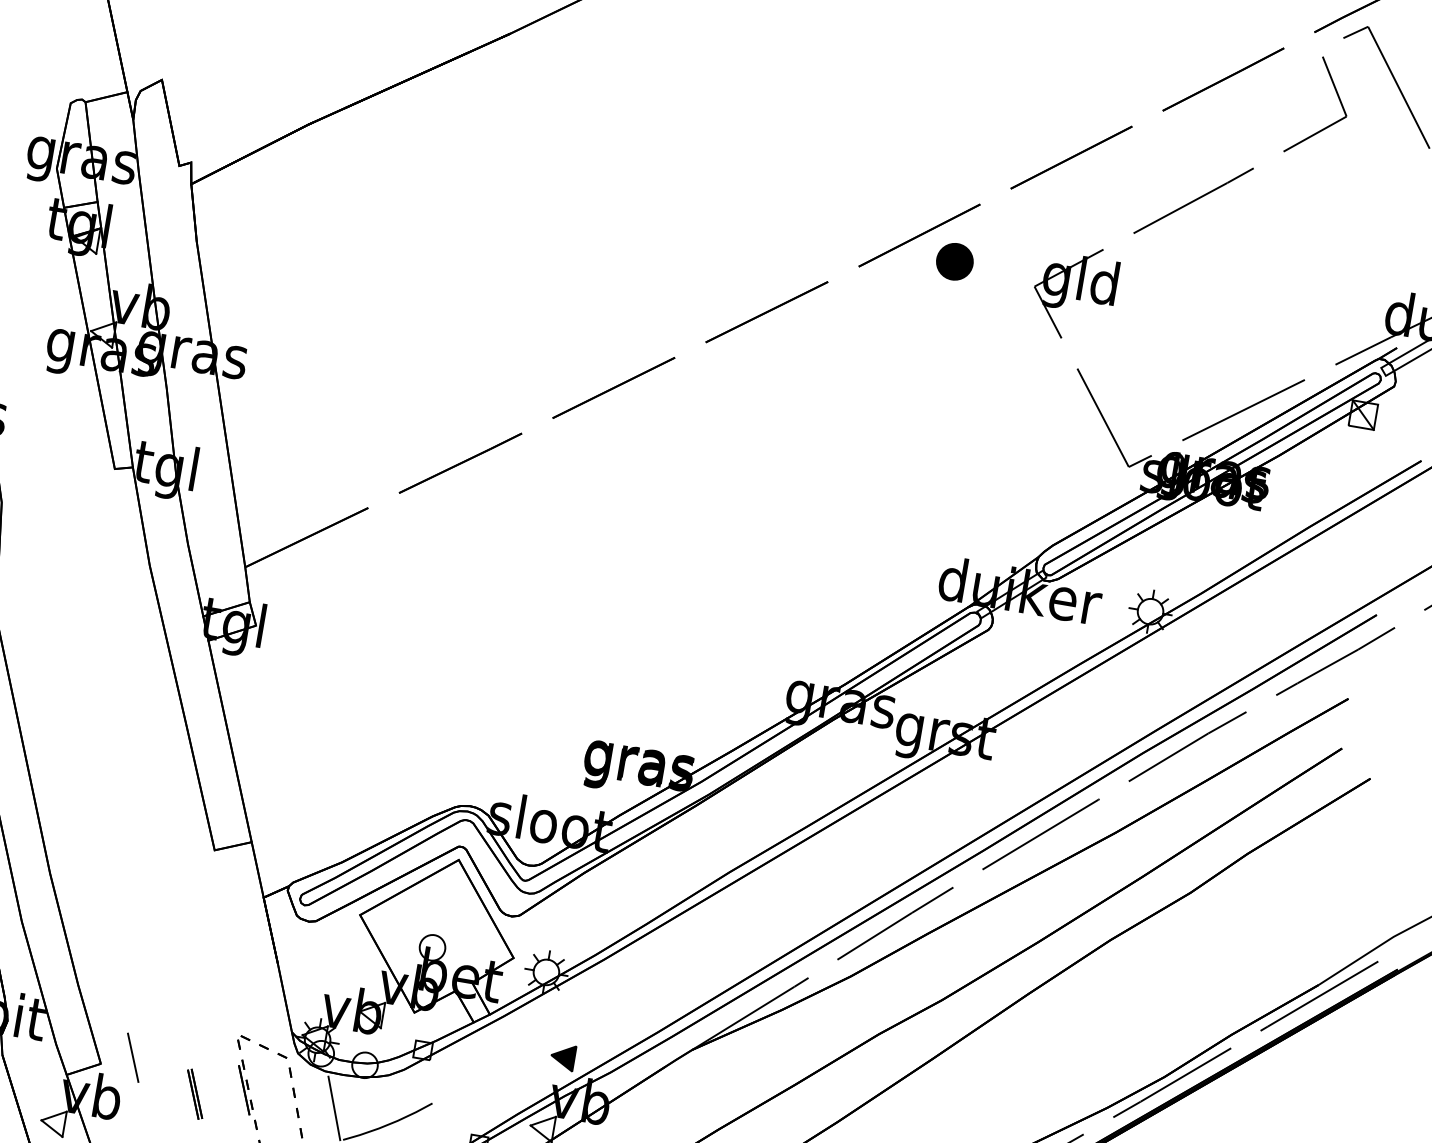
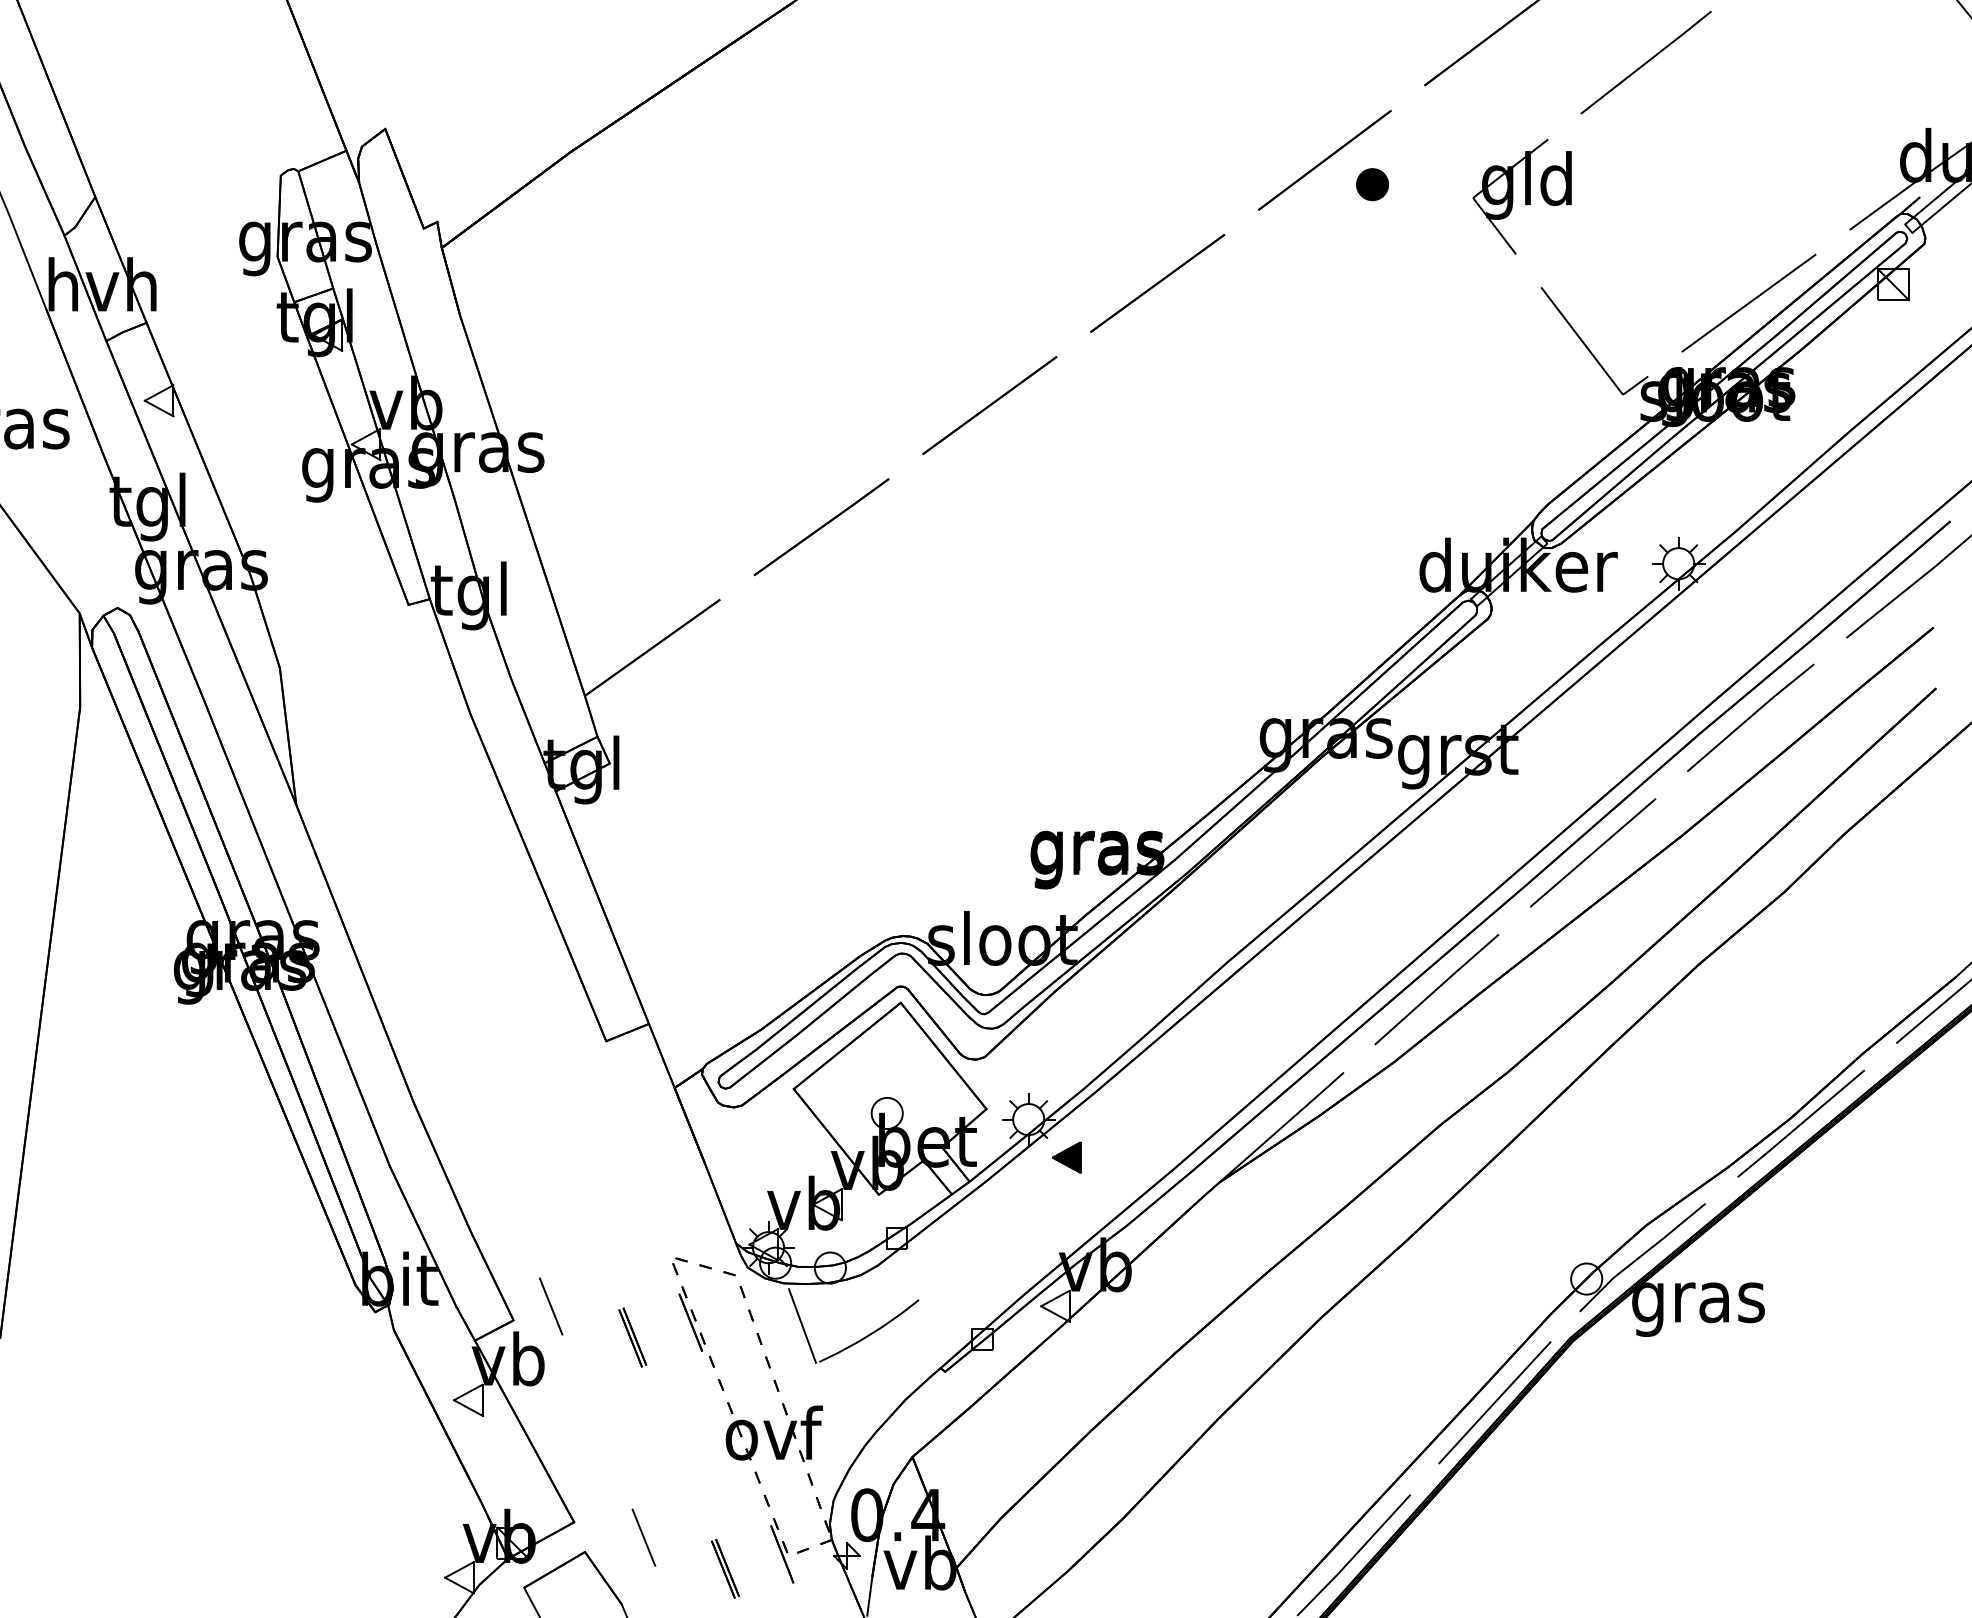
part: (954, 261) -> (1372, 184), size x0.71
part: (562, 1056) -> (1066, 1157), moved

